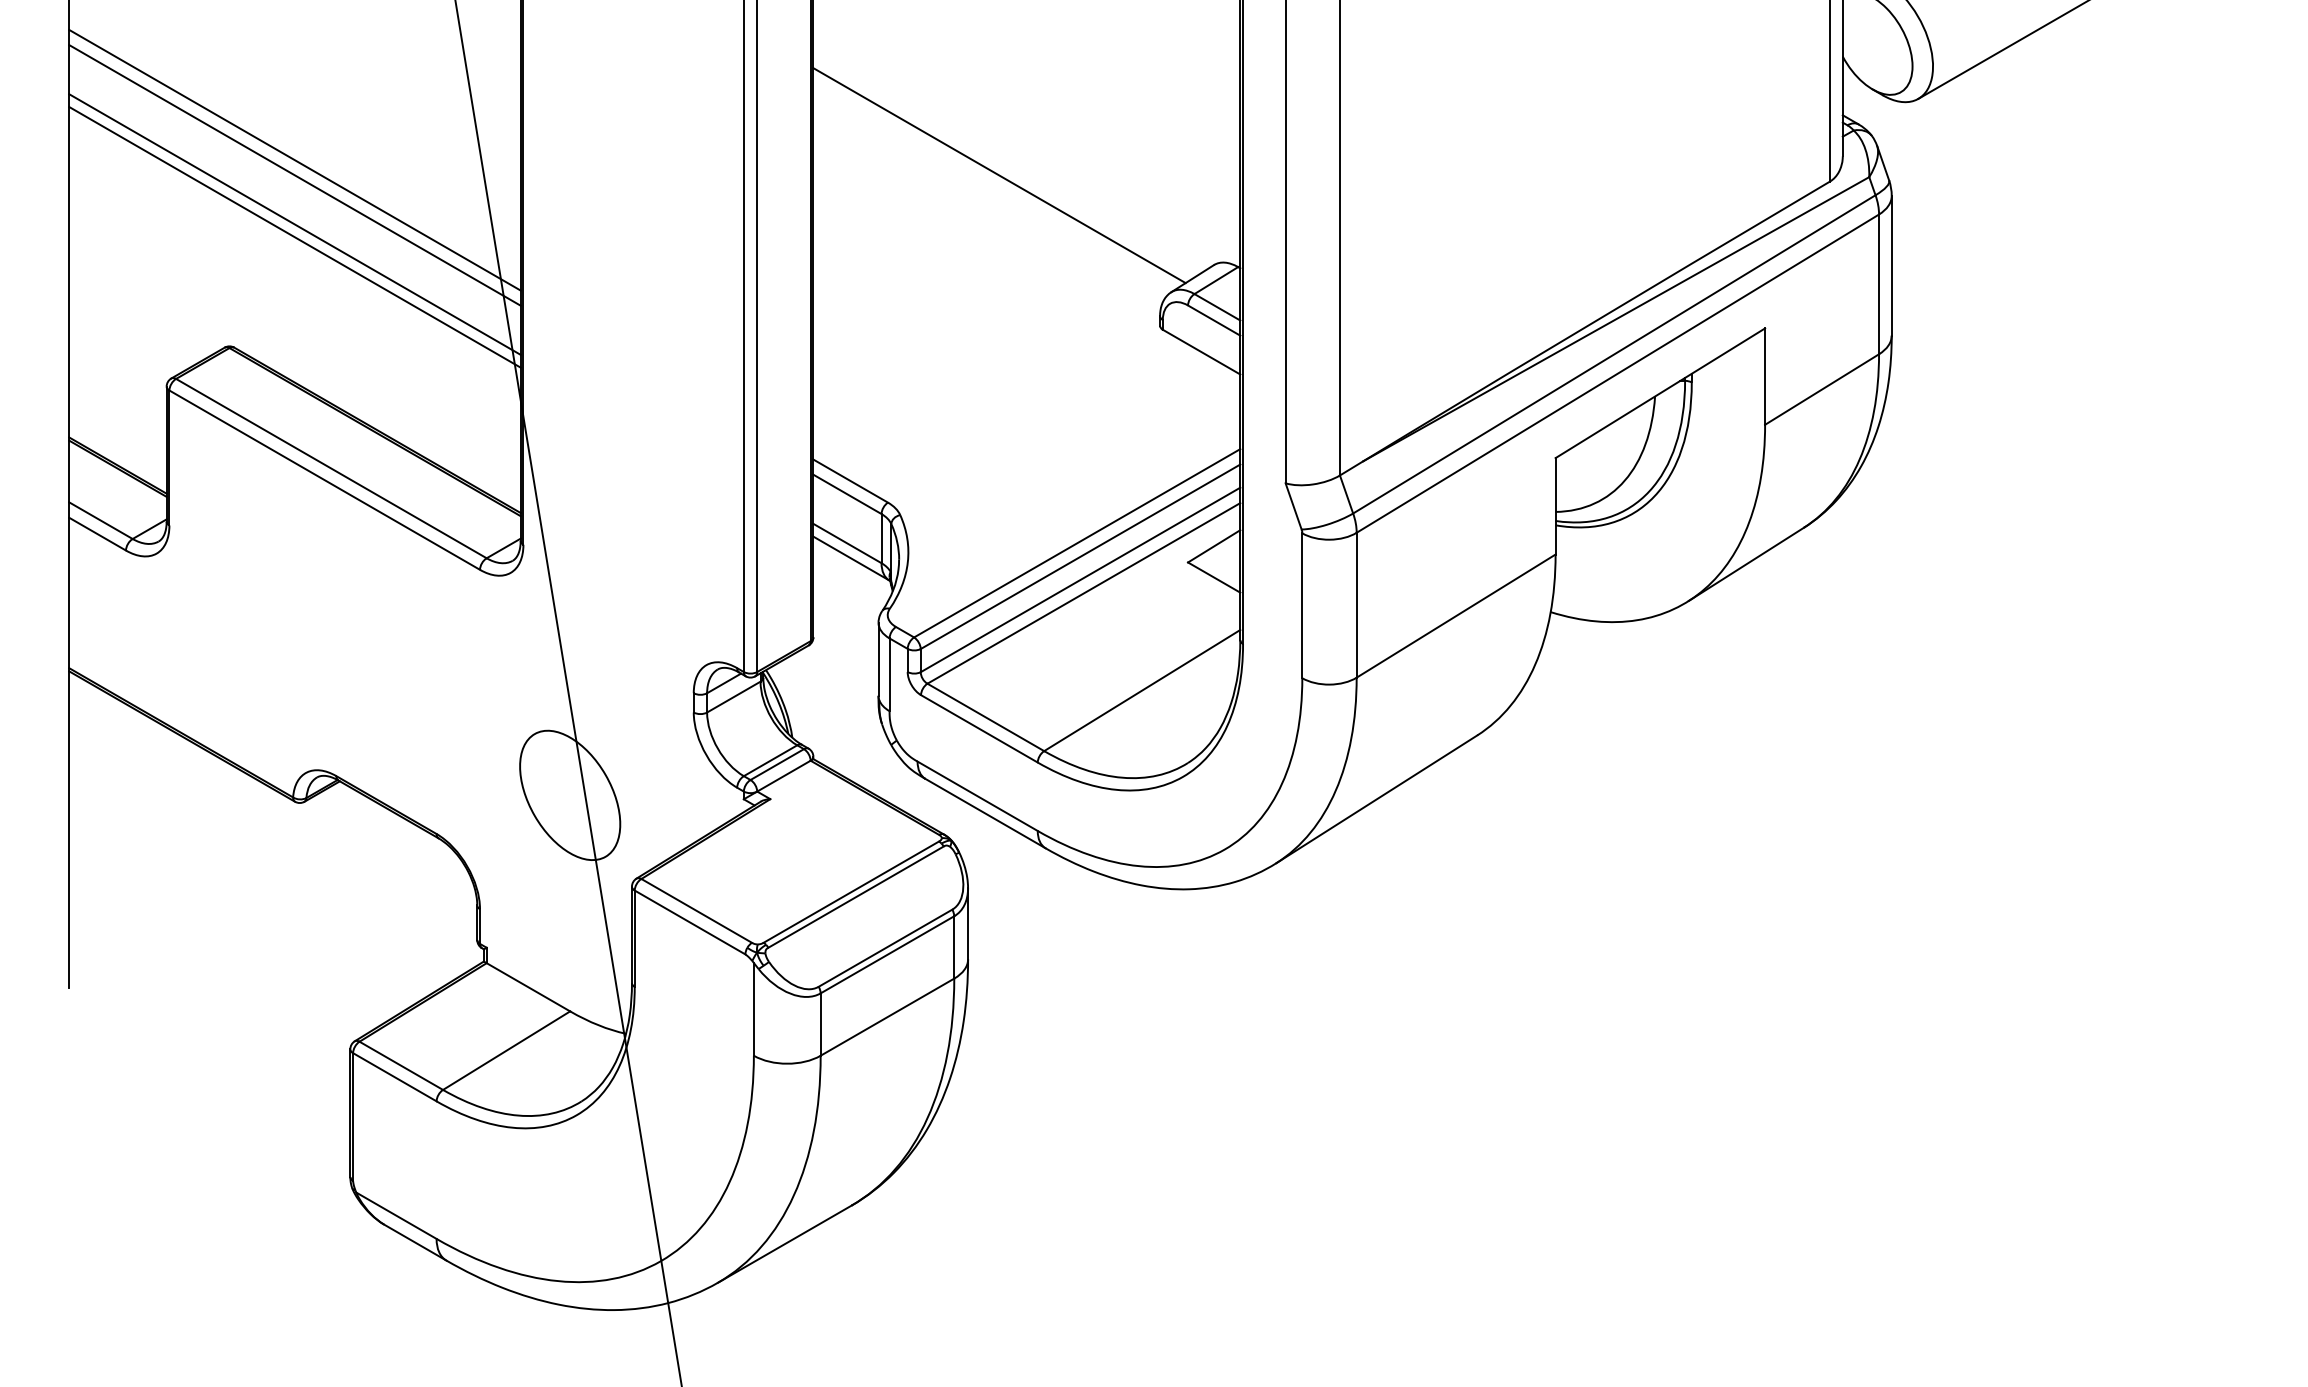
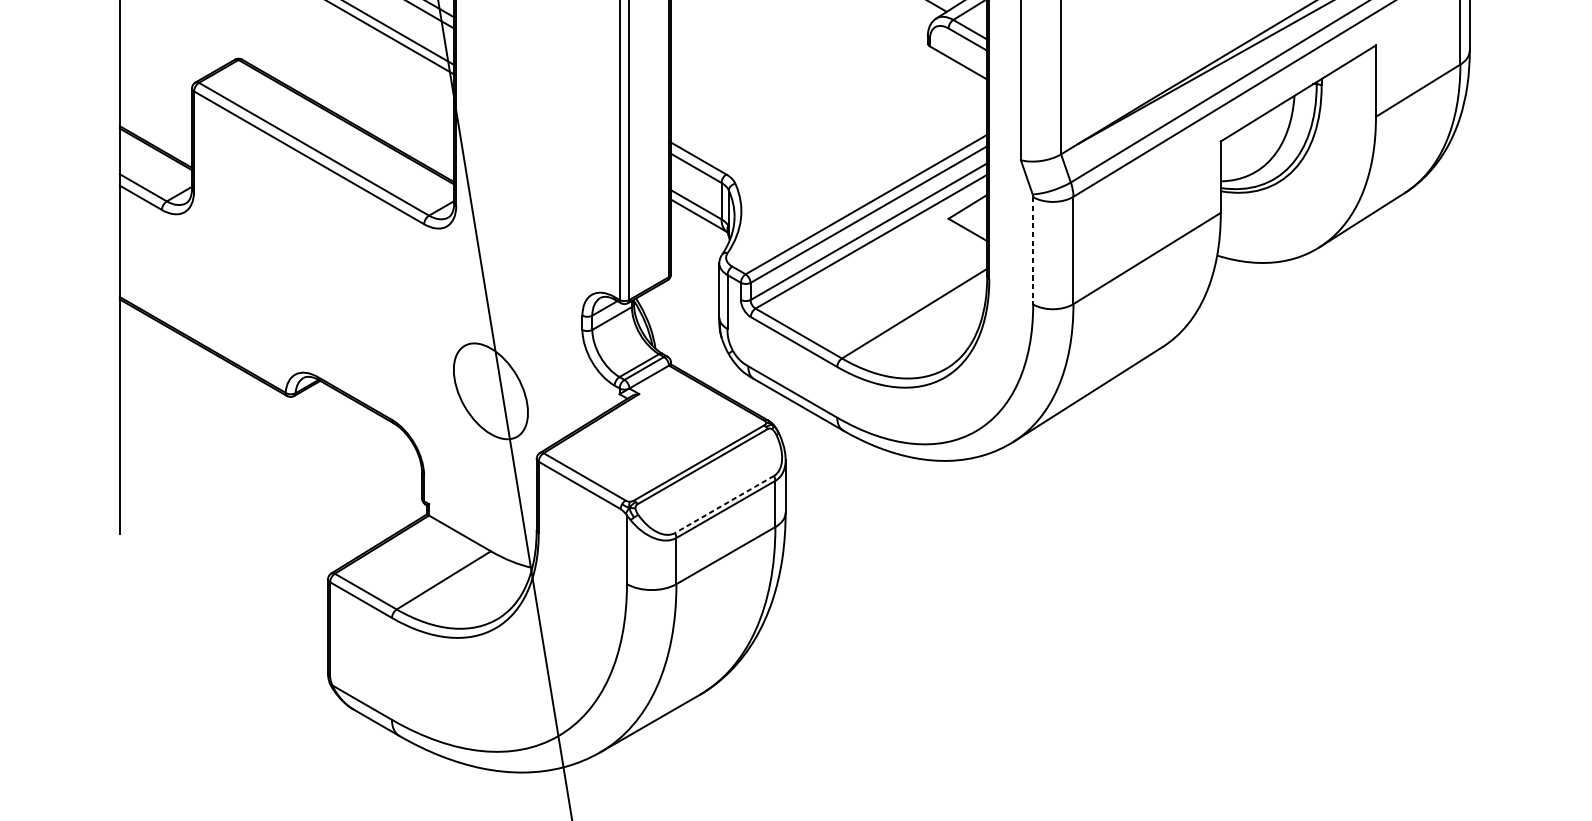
line: (1302, 606) -> (1033, 251), solid -> dashed
line: (885, 948) -> (724, 504), solid -> dashed

